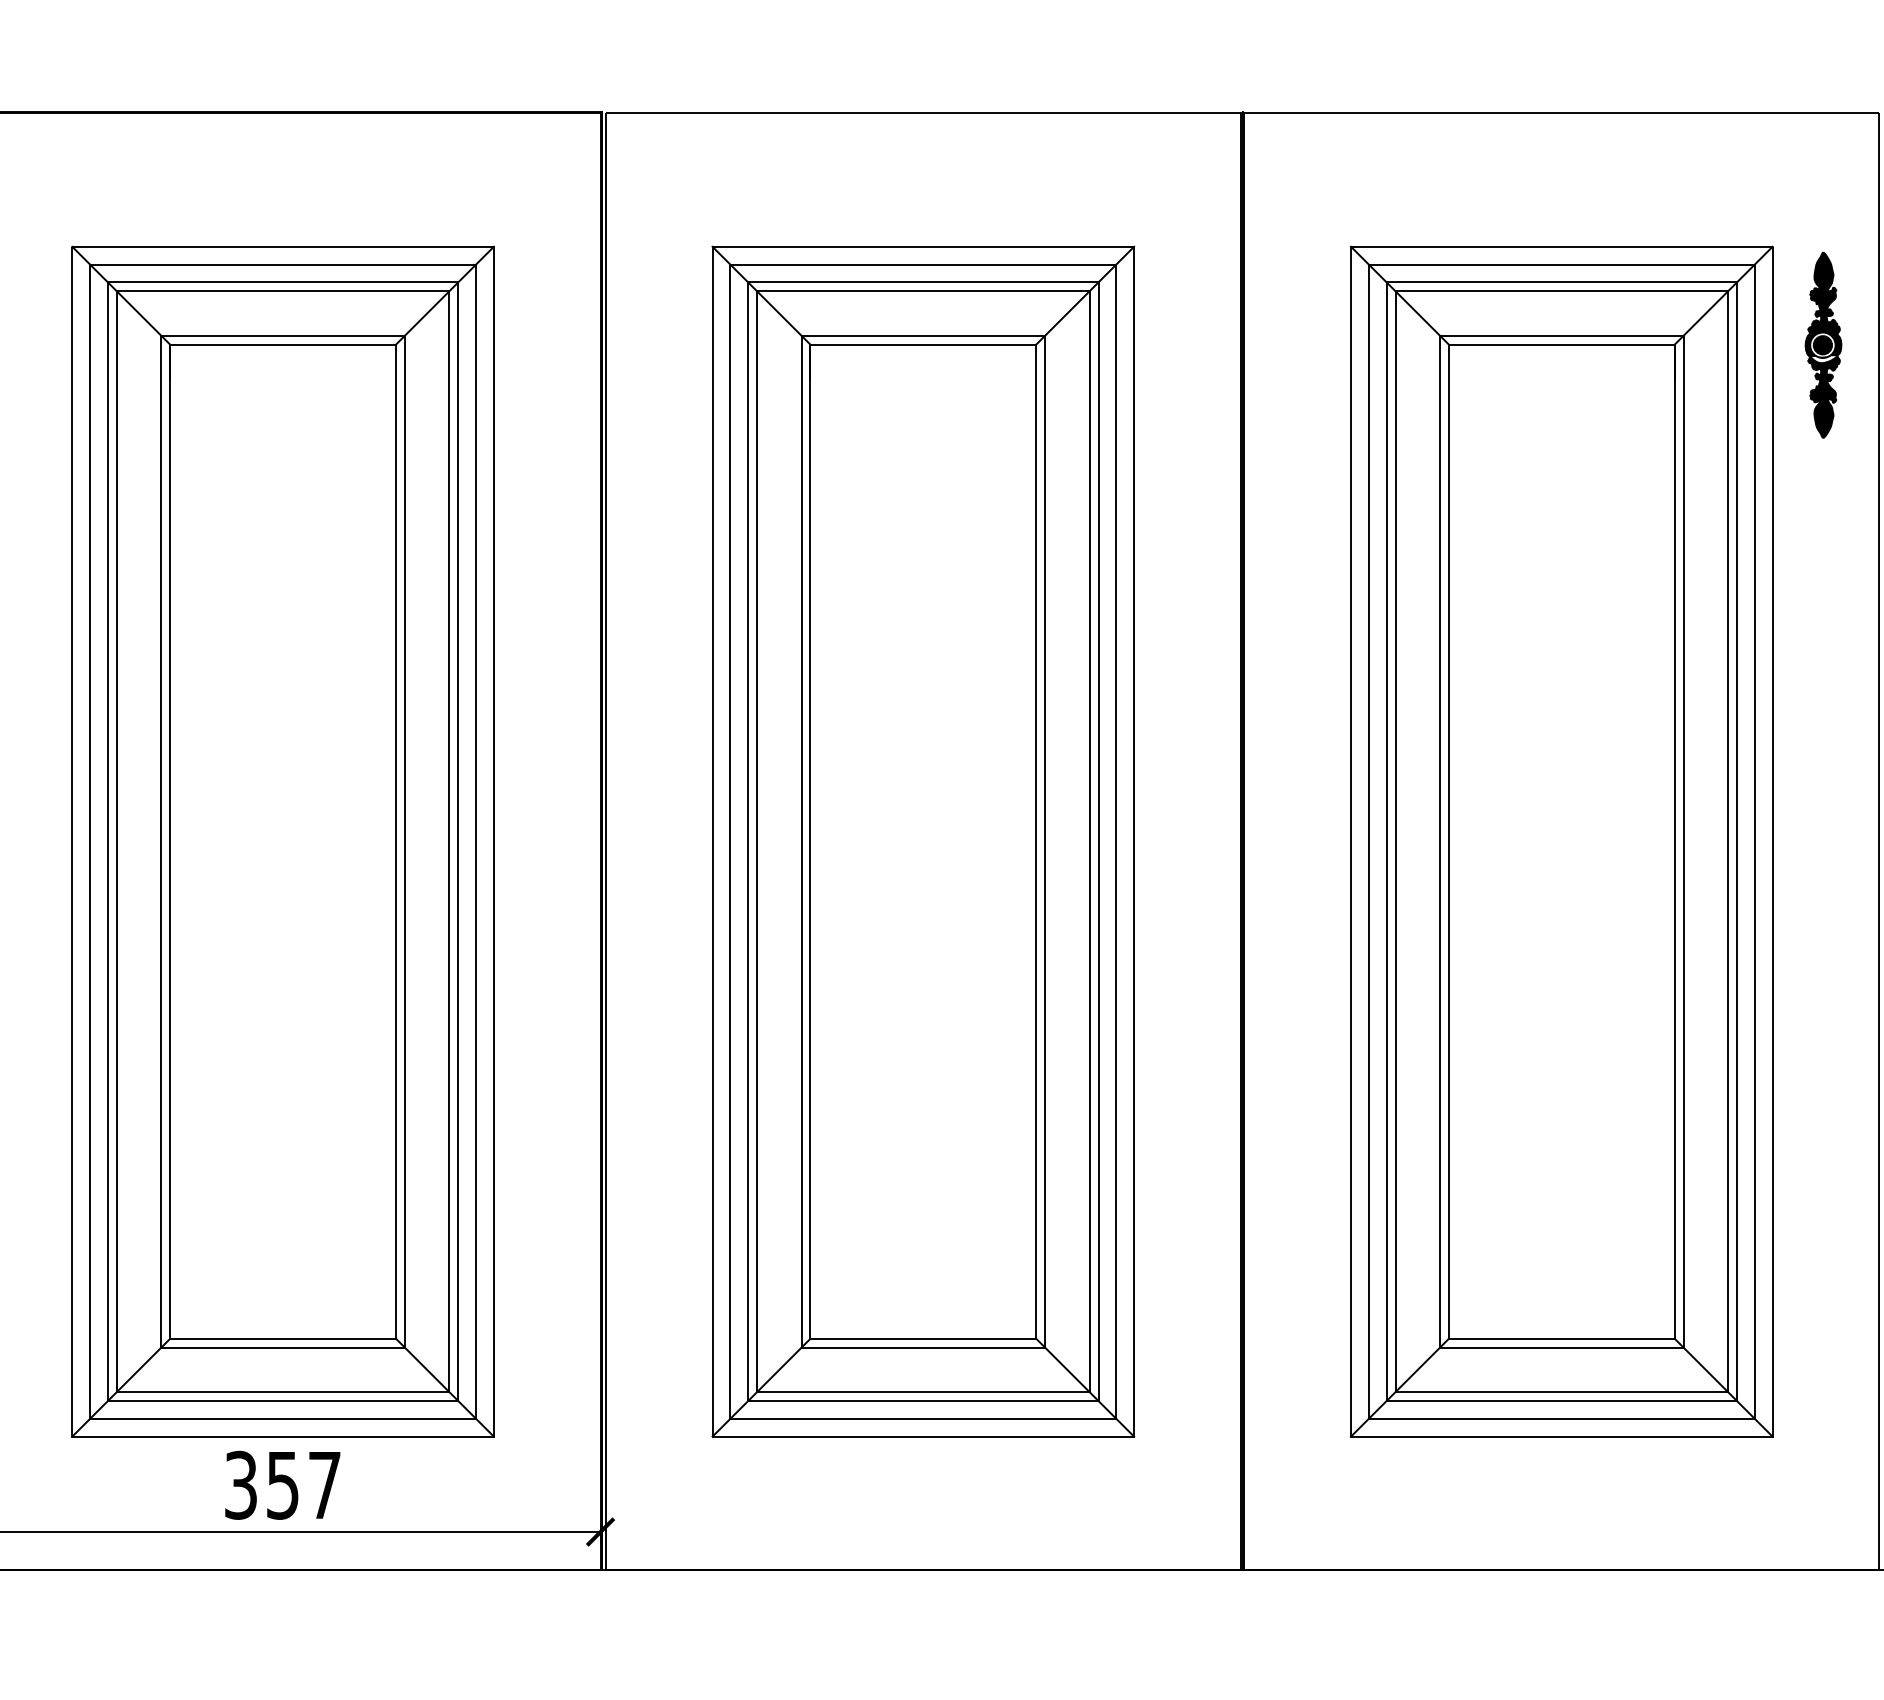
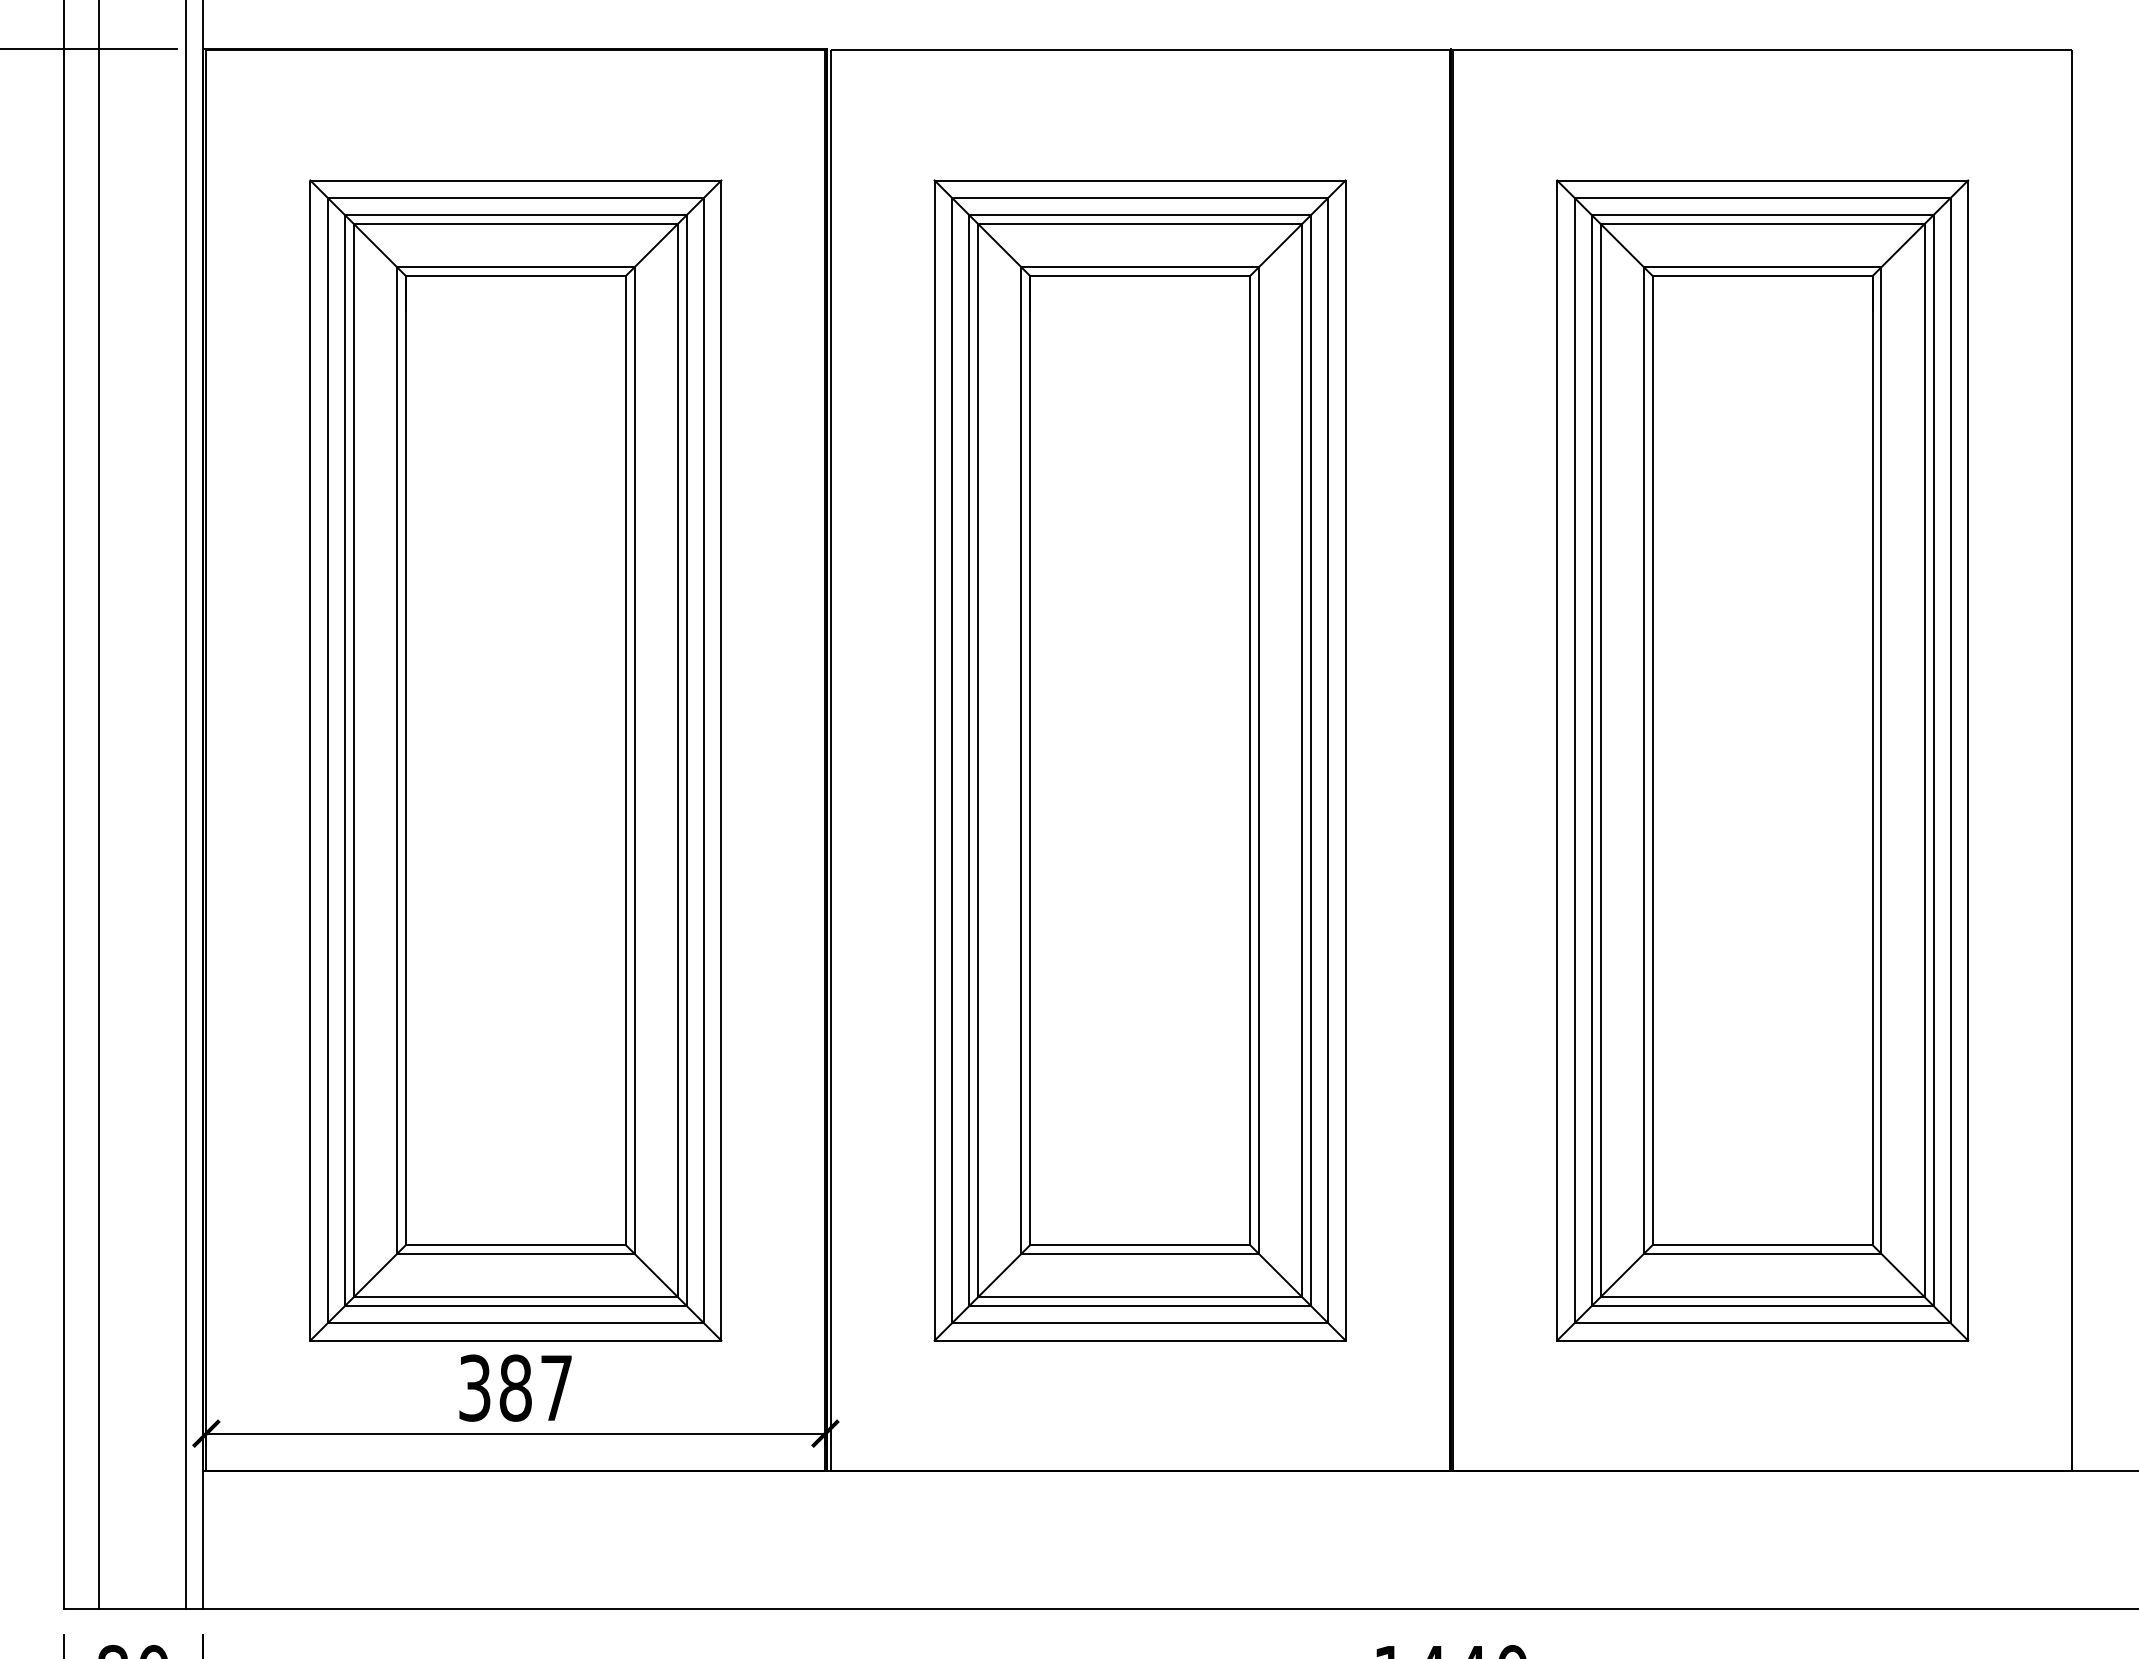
part: (1823, 345) -> (2017, 276), removed
text: (282, 1484) -> (515, 1387), 357 -> 387

